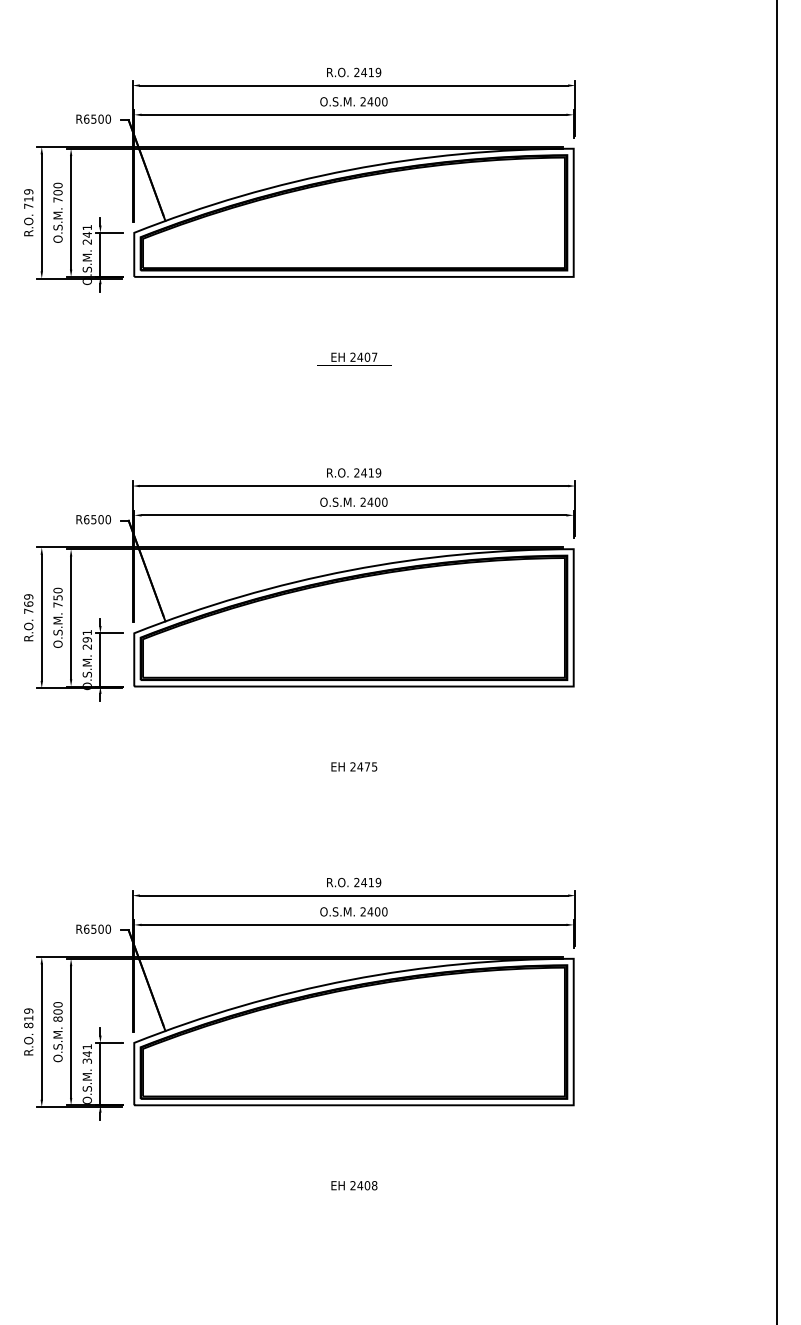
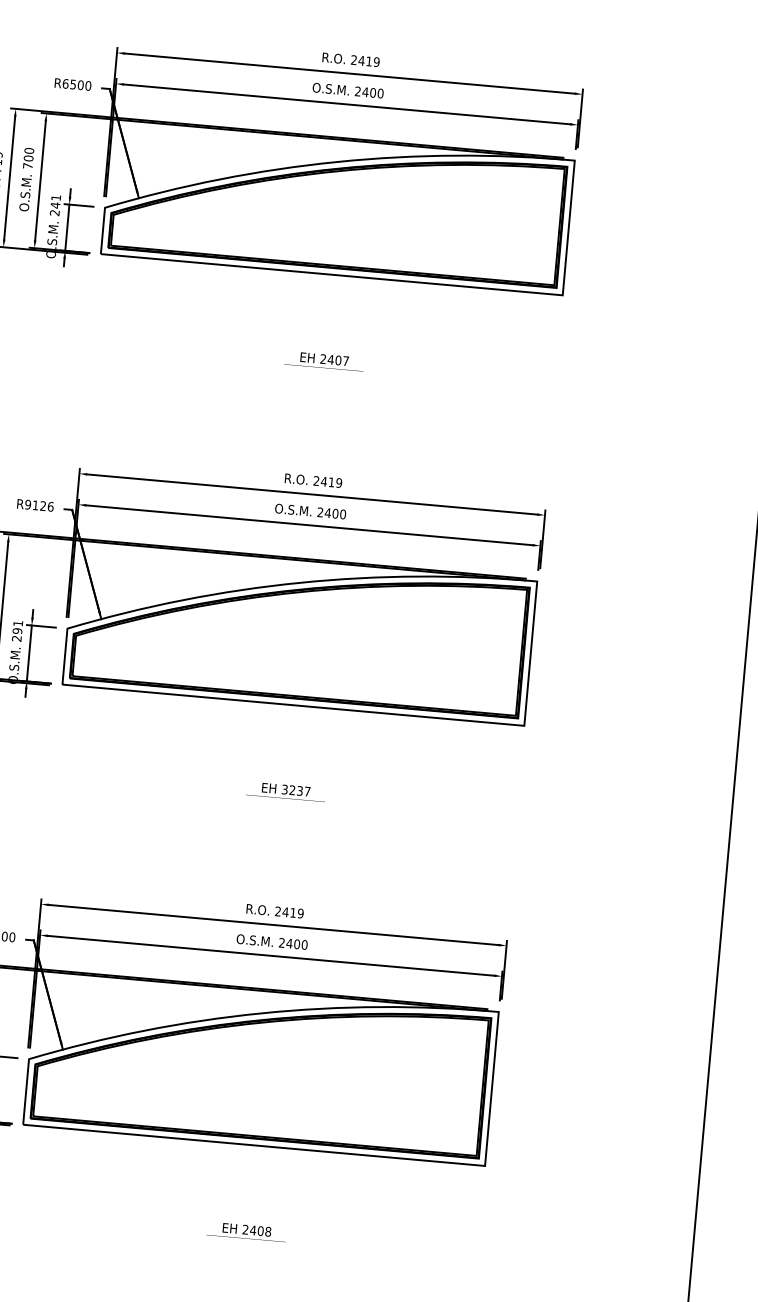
text: (97, 519) -> (39, 505), R6500 -> R9126
text: (363, 766) -> (295, 790), 2475 -> 3237

